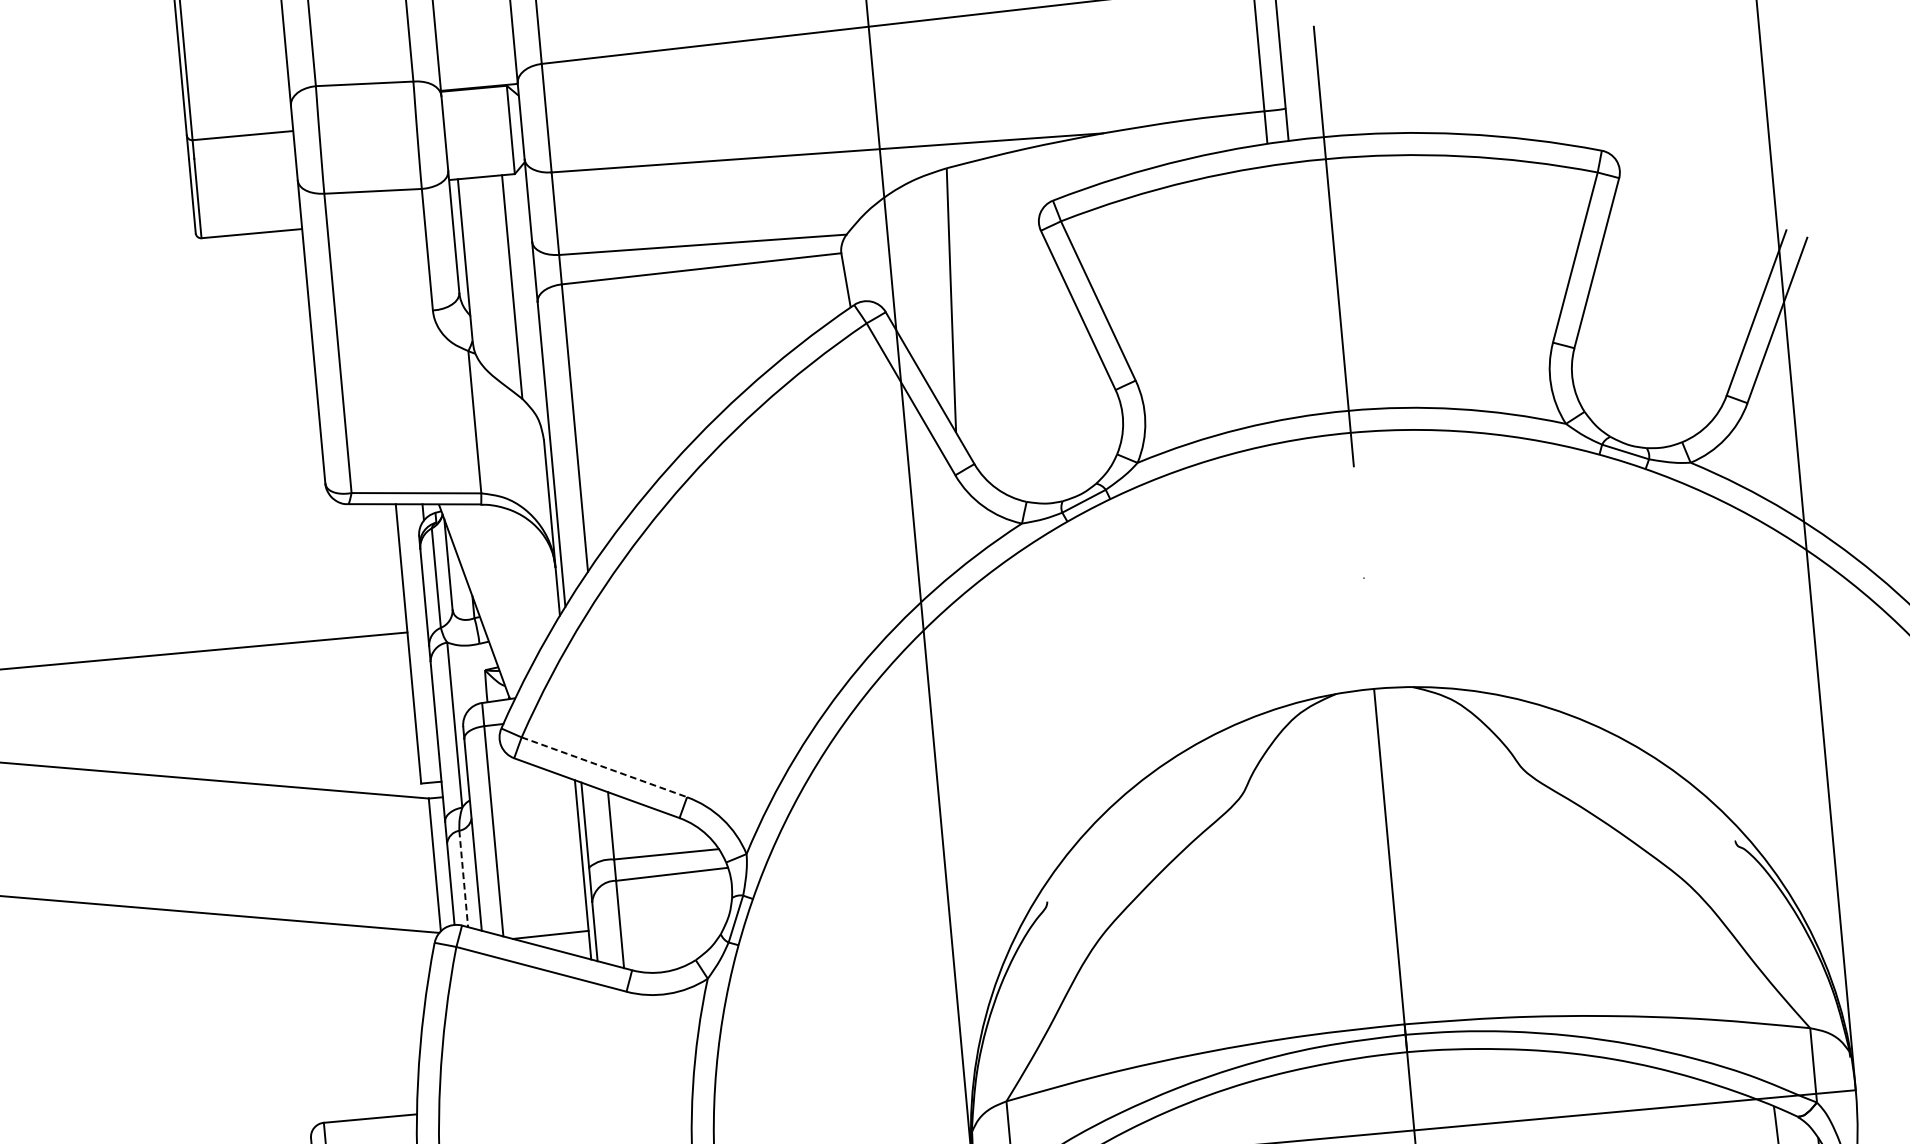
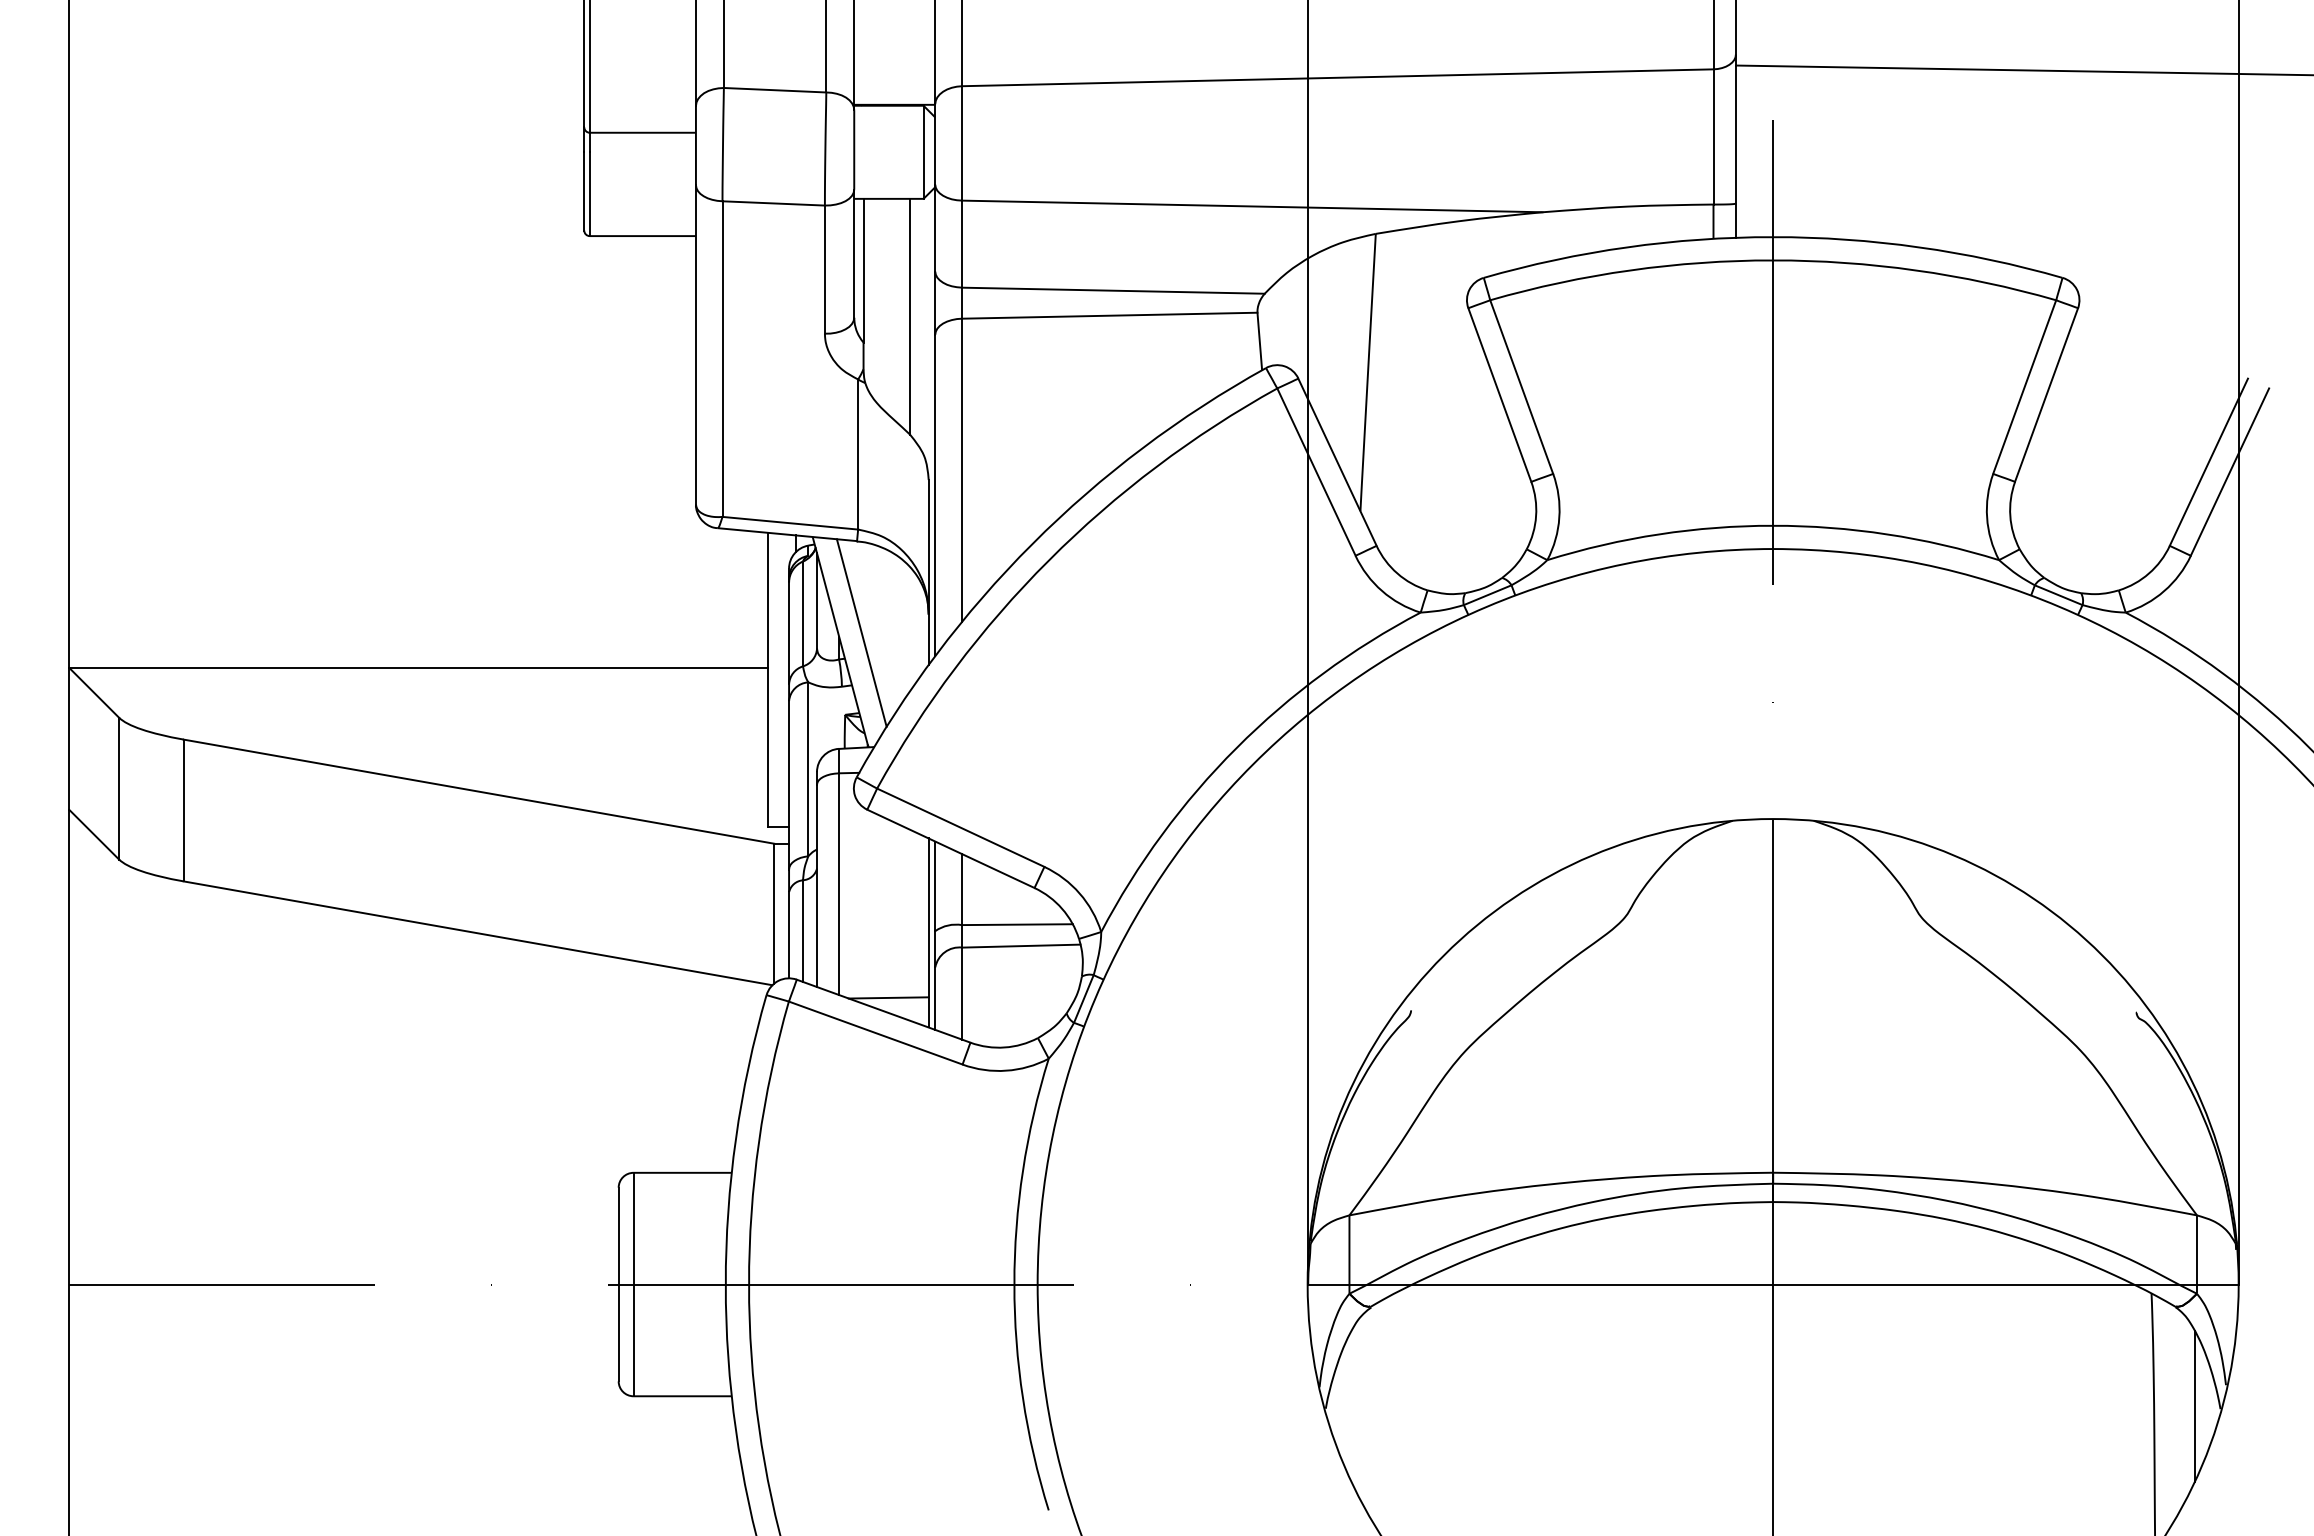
line: (493, 590) -> (861, 632), added
line: (605, 766) -> (961, 827), dashed -> solid
line: (464, 879) -> (803, 931), dashed -> solid

